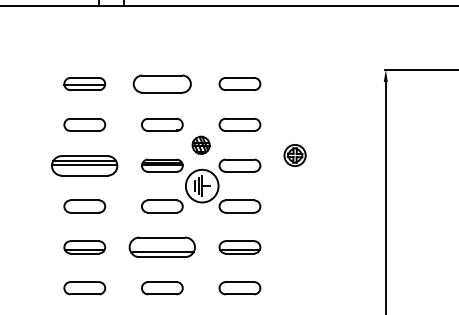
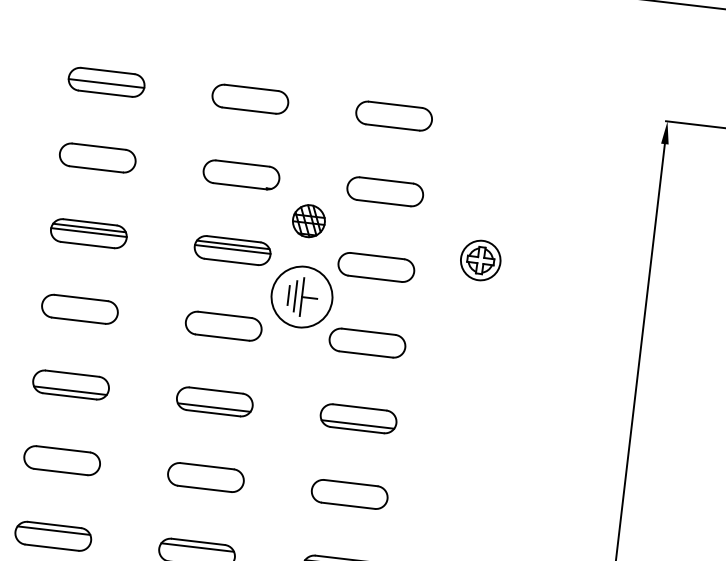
part: (162, 83) -> (250, 98), size x0.71
part: (84, 165) -> (88, 233), size x0.62
part: (162, 247) -> (215, 402), size x0.62

